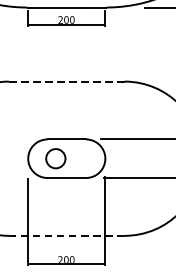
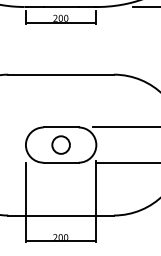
line: (67, 81) -> (61, 74), dashed -> solid
circle: (55, 158) -> (60, 144), moved
line: (67, 235) -> (61, 215), dashed -> solid

